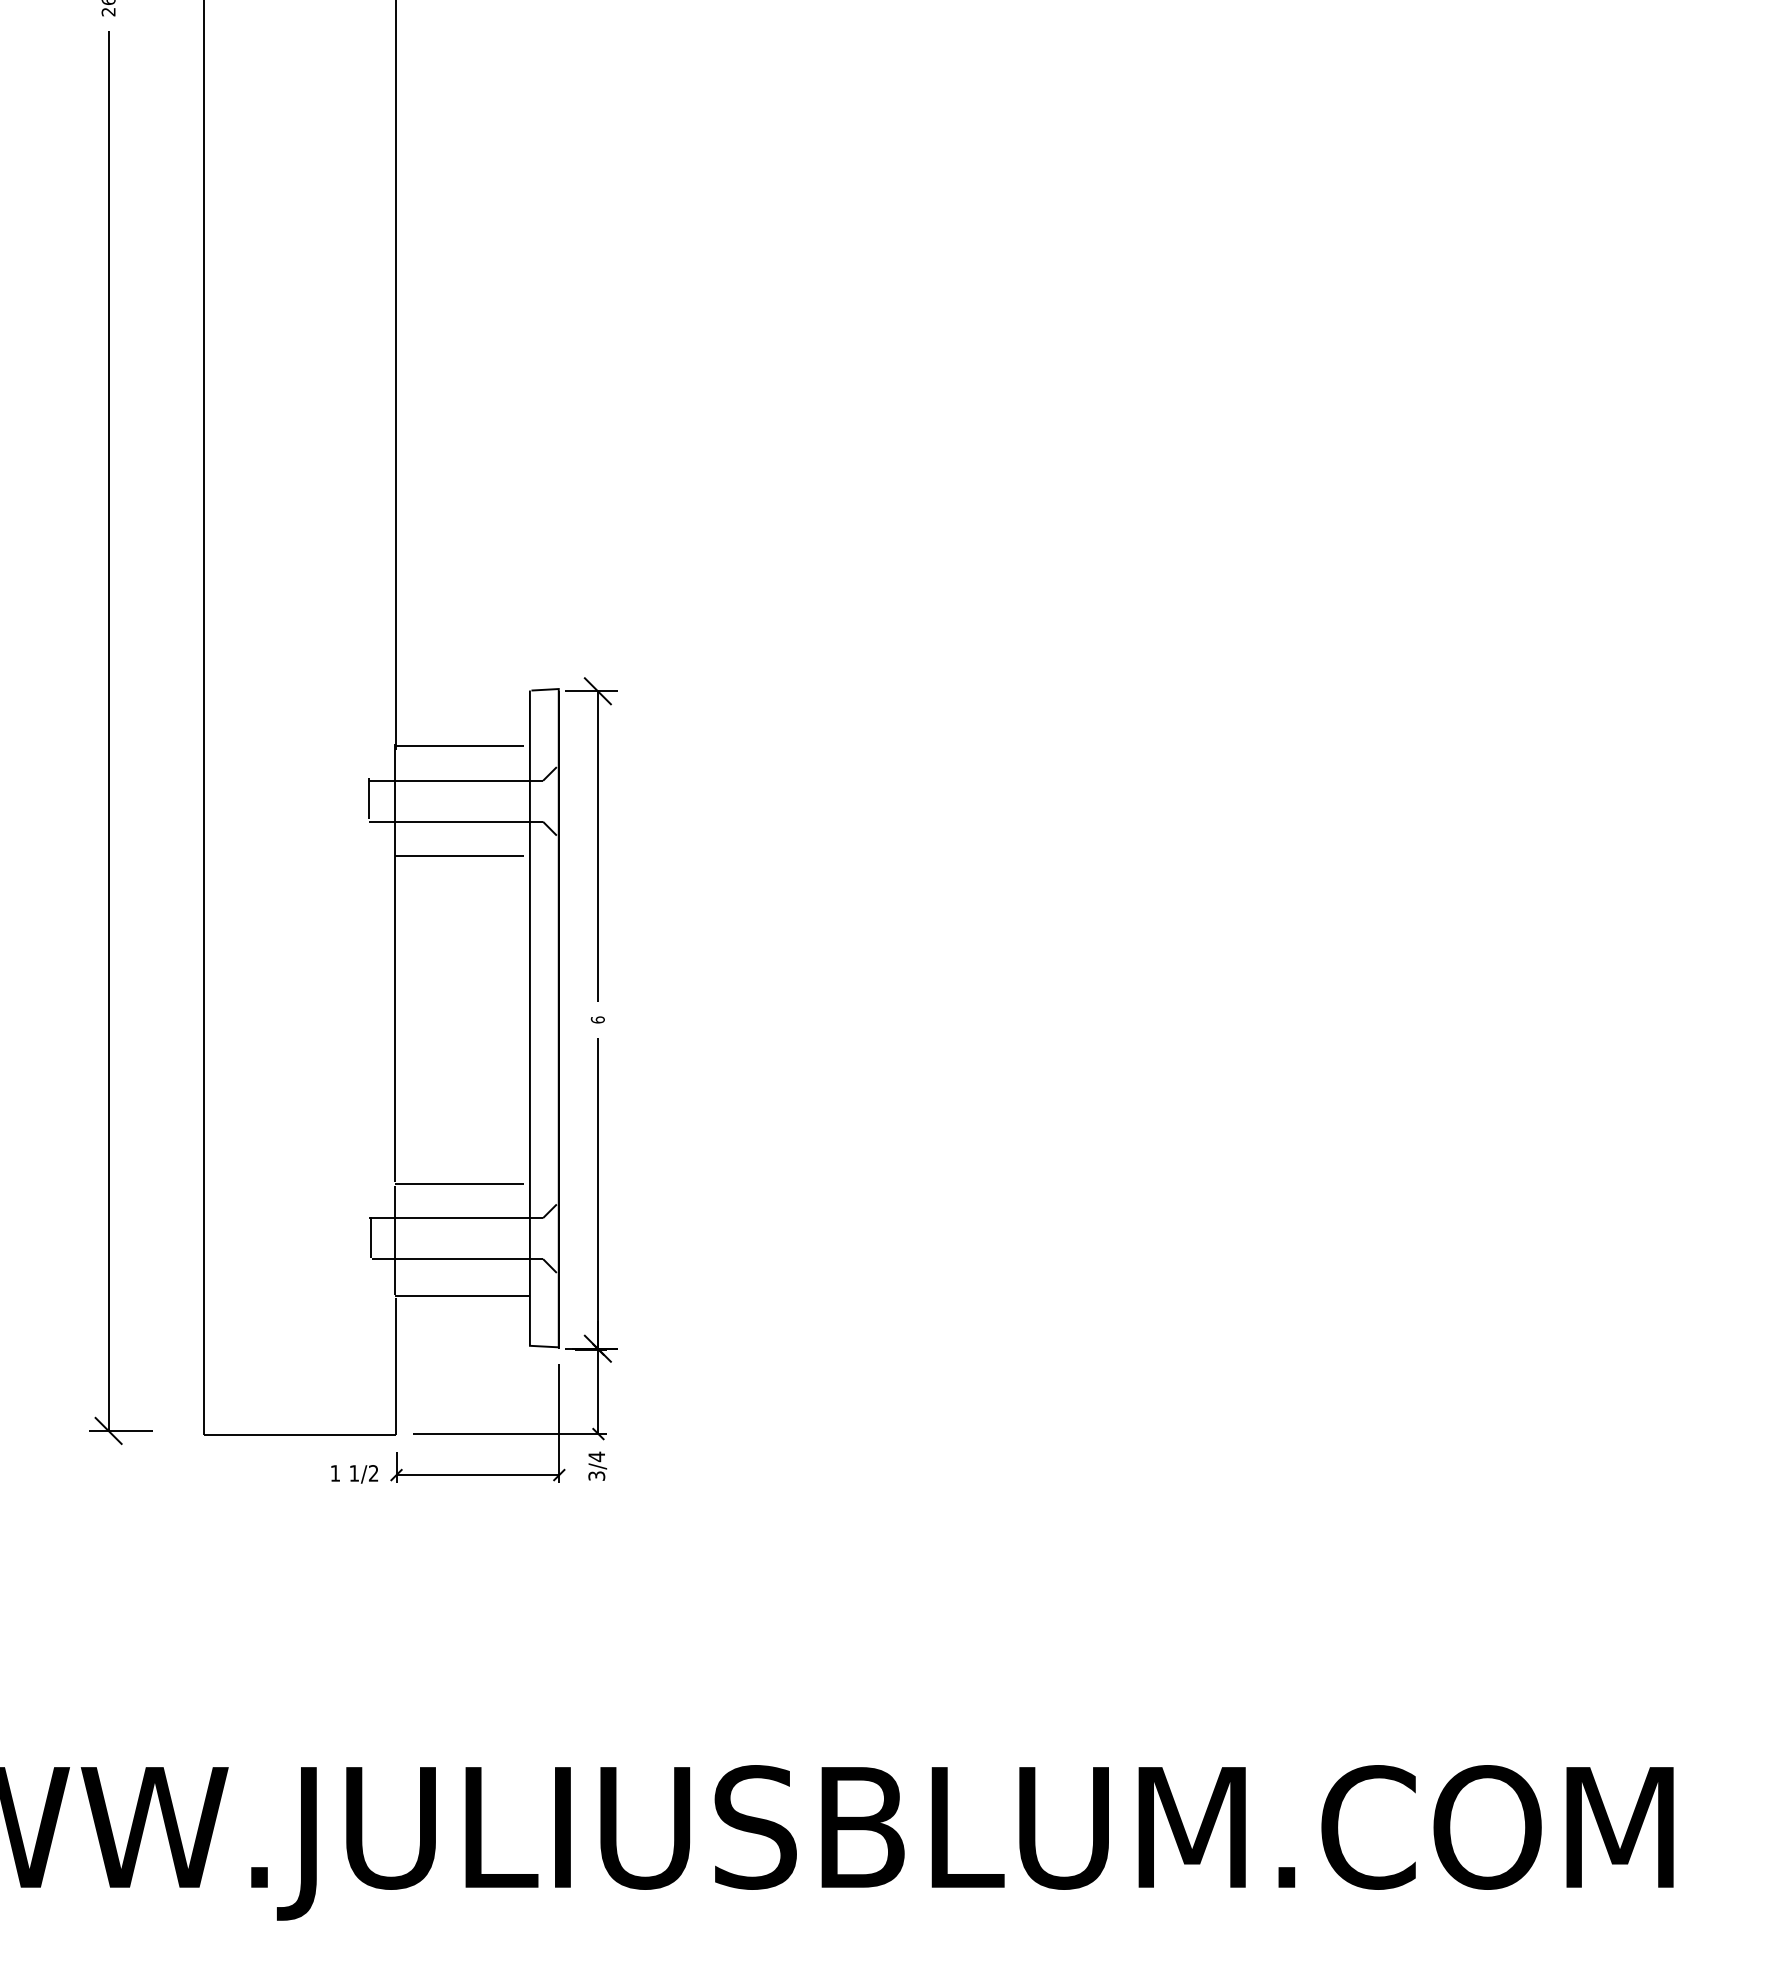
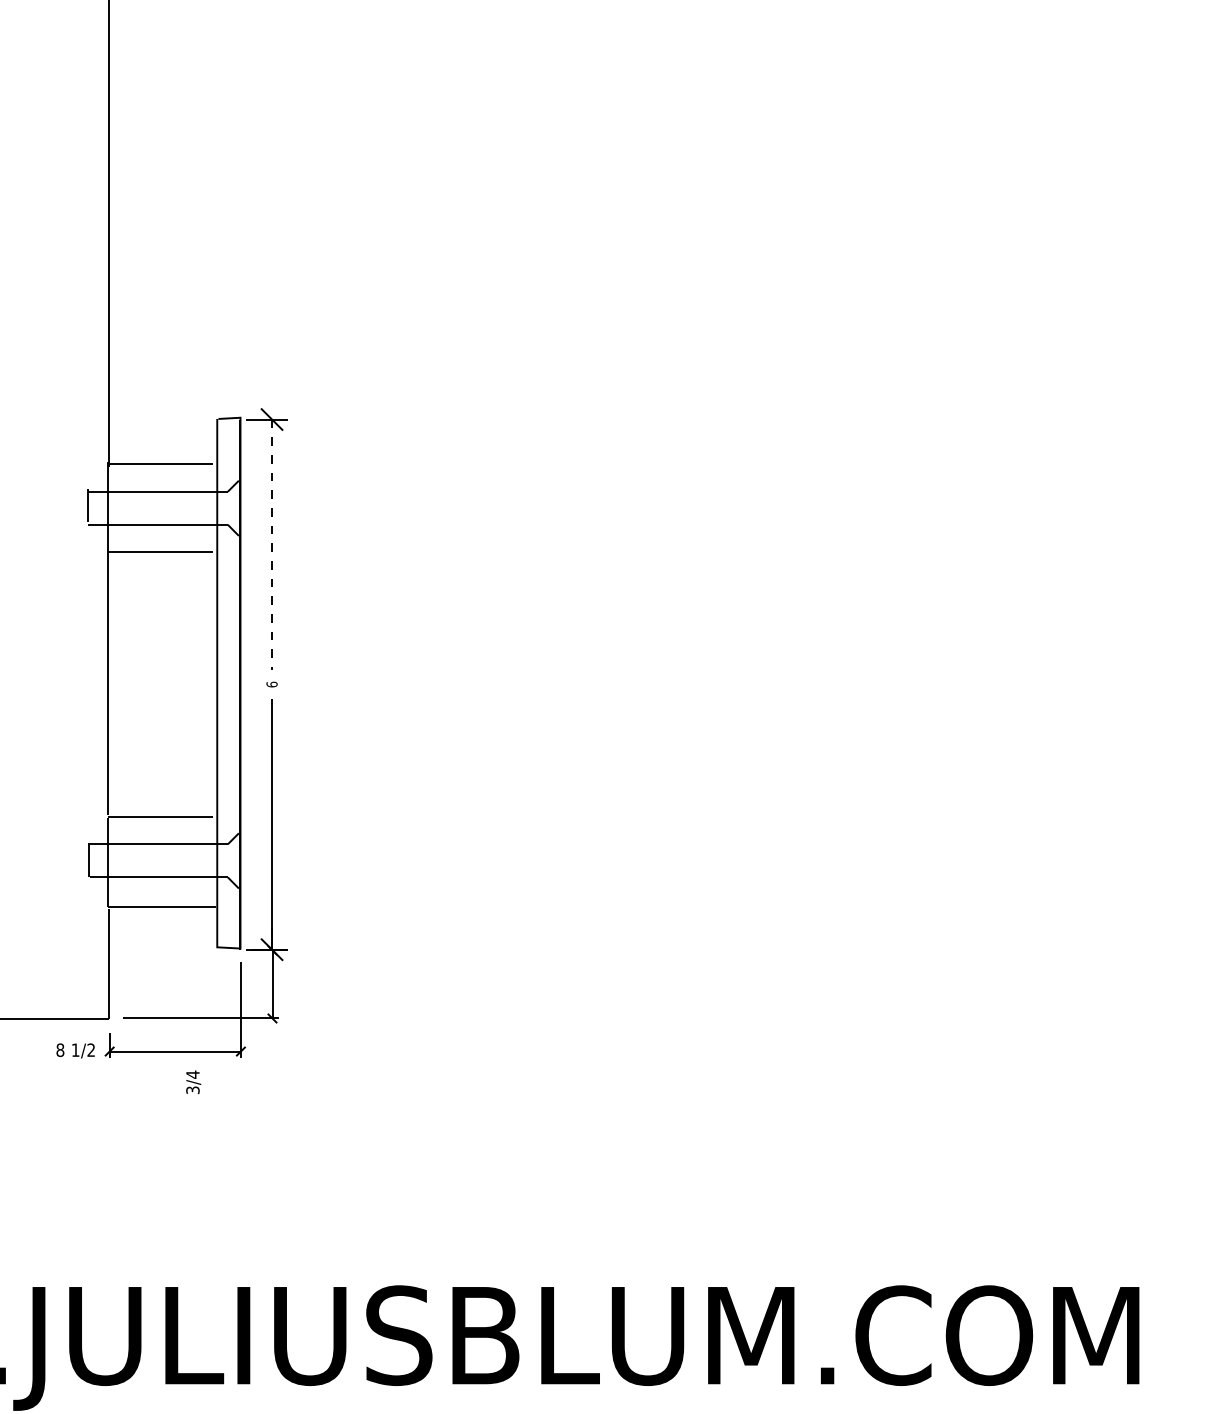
line: (597, 847) -> (271, 545), solid -> dashed
text: (597, 1465) -> (193, 1081), moved
text: (335, 1473) -> (60, 1050), 1 -> 8

